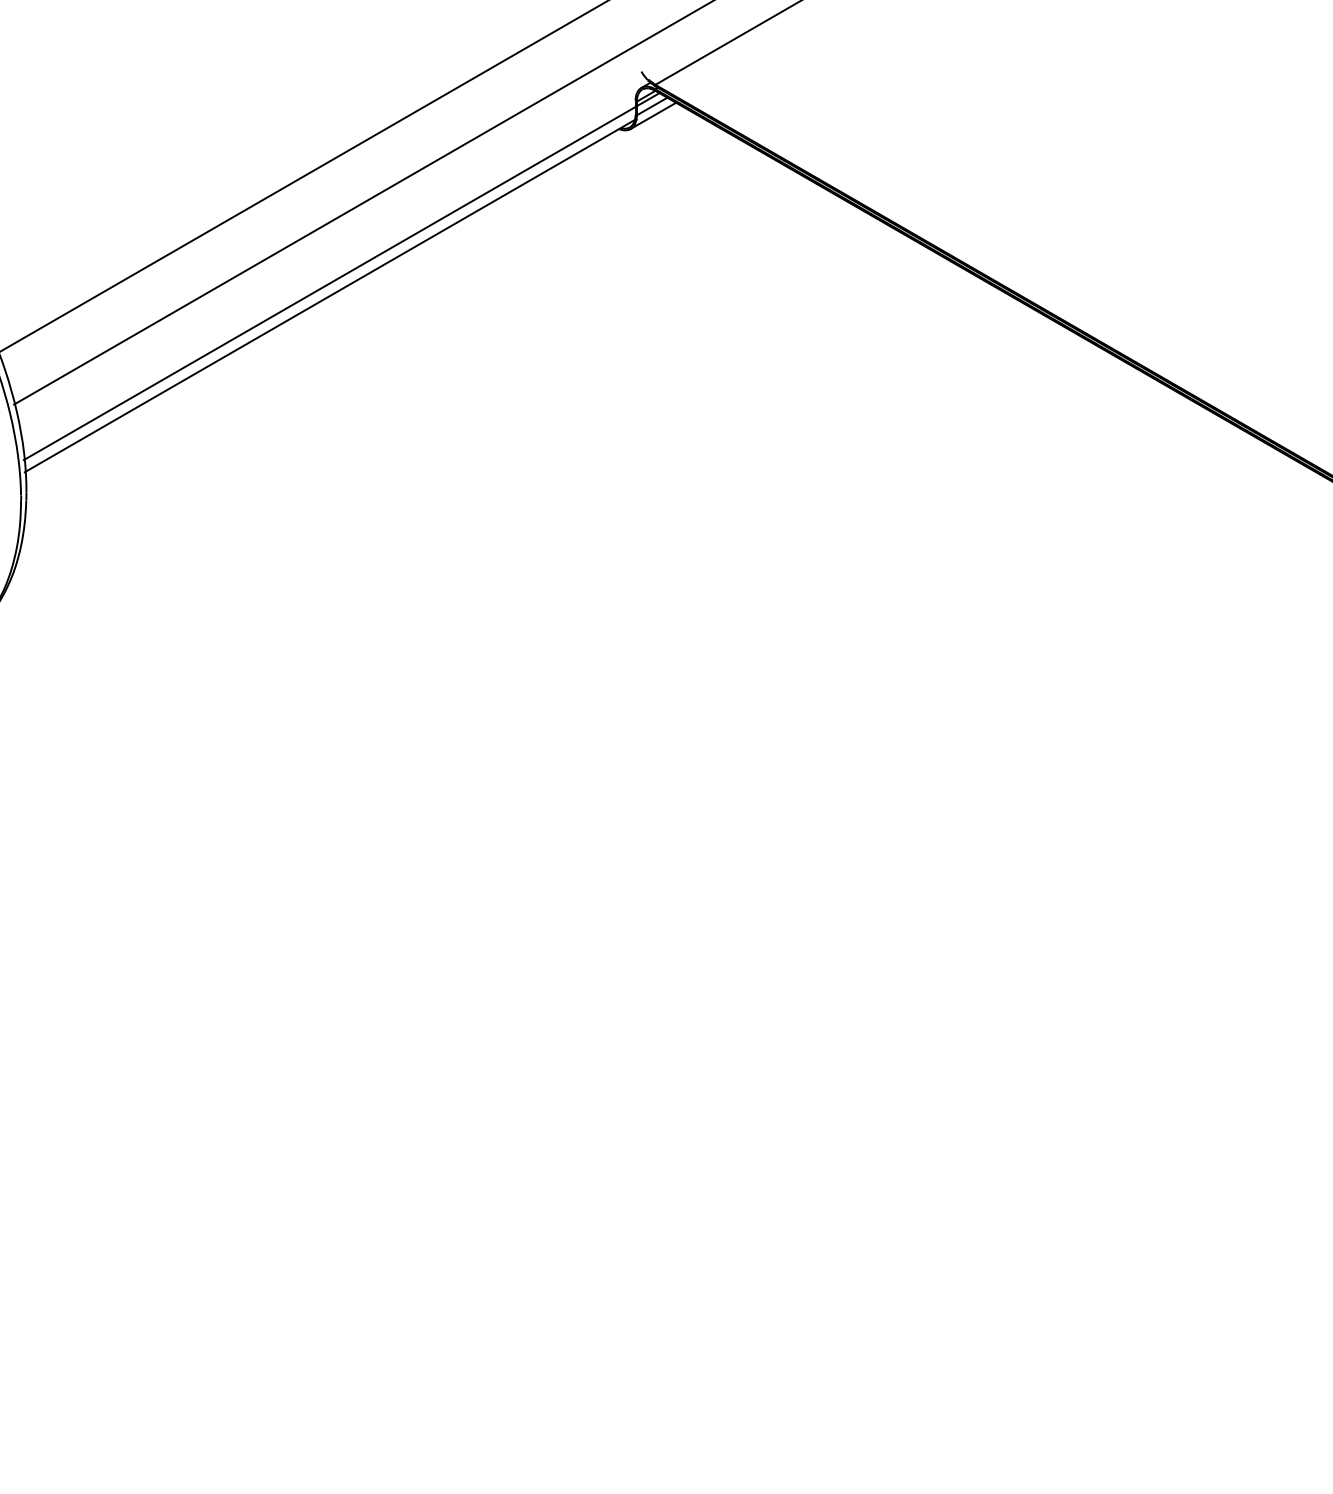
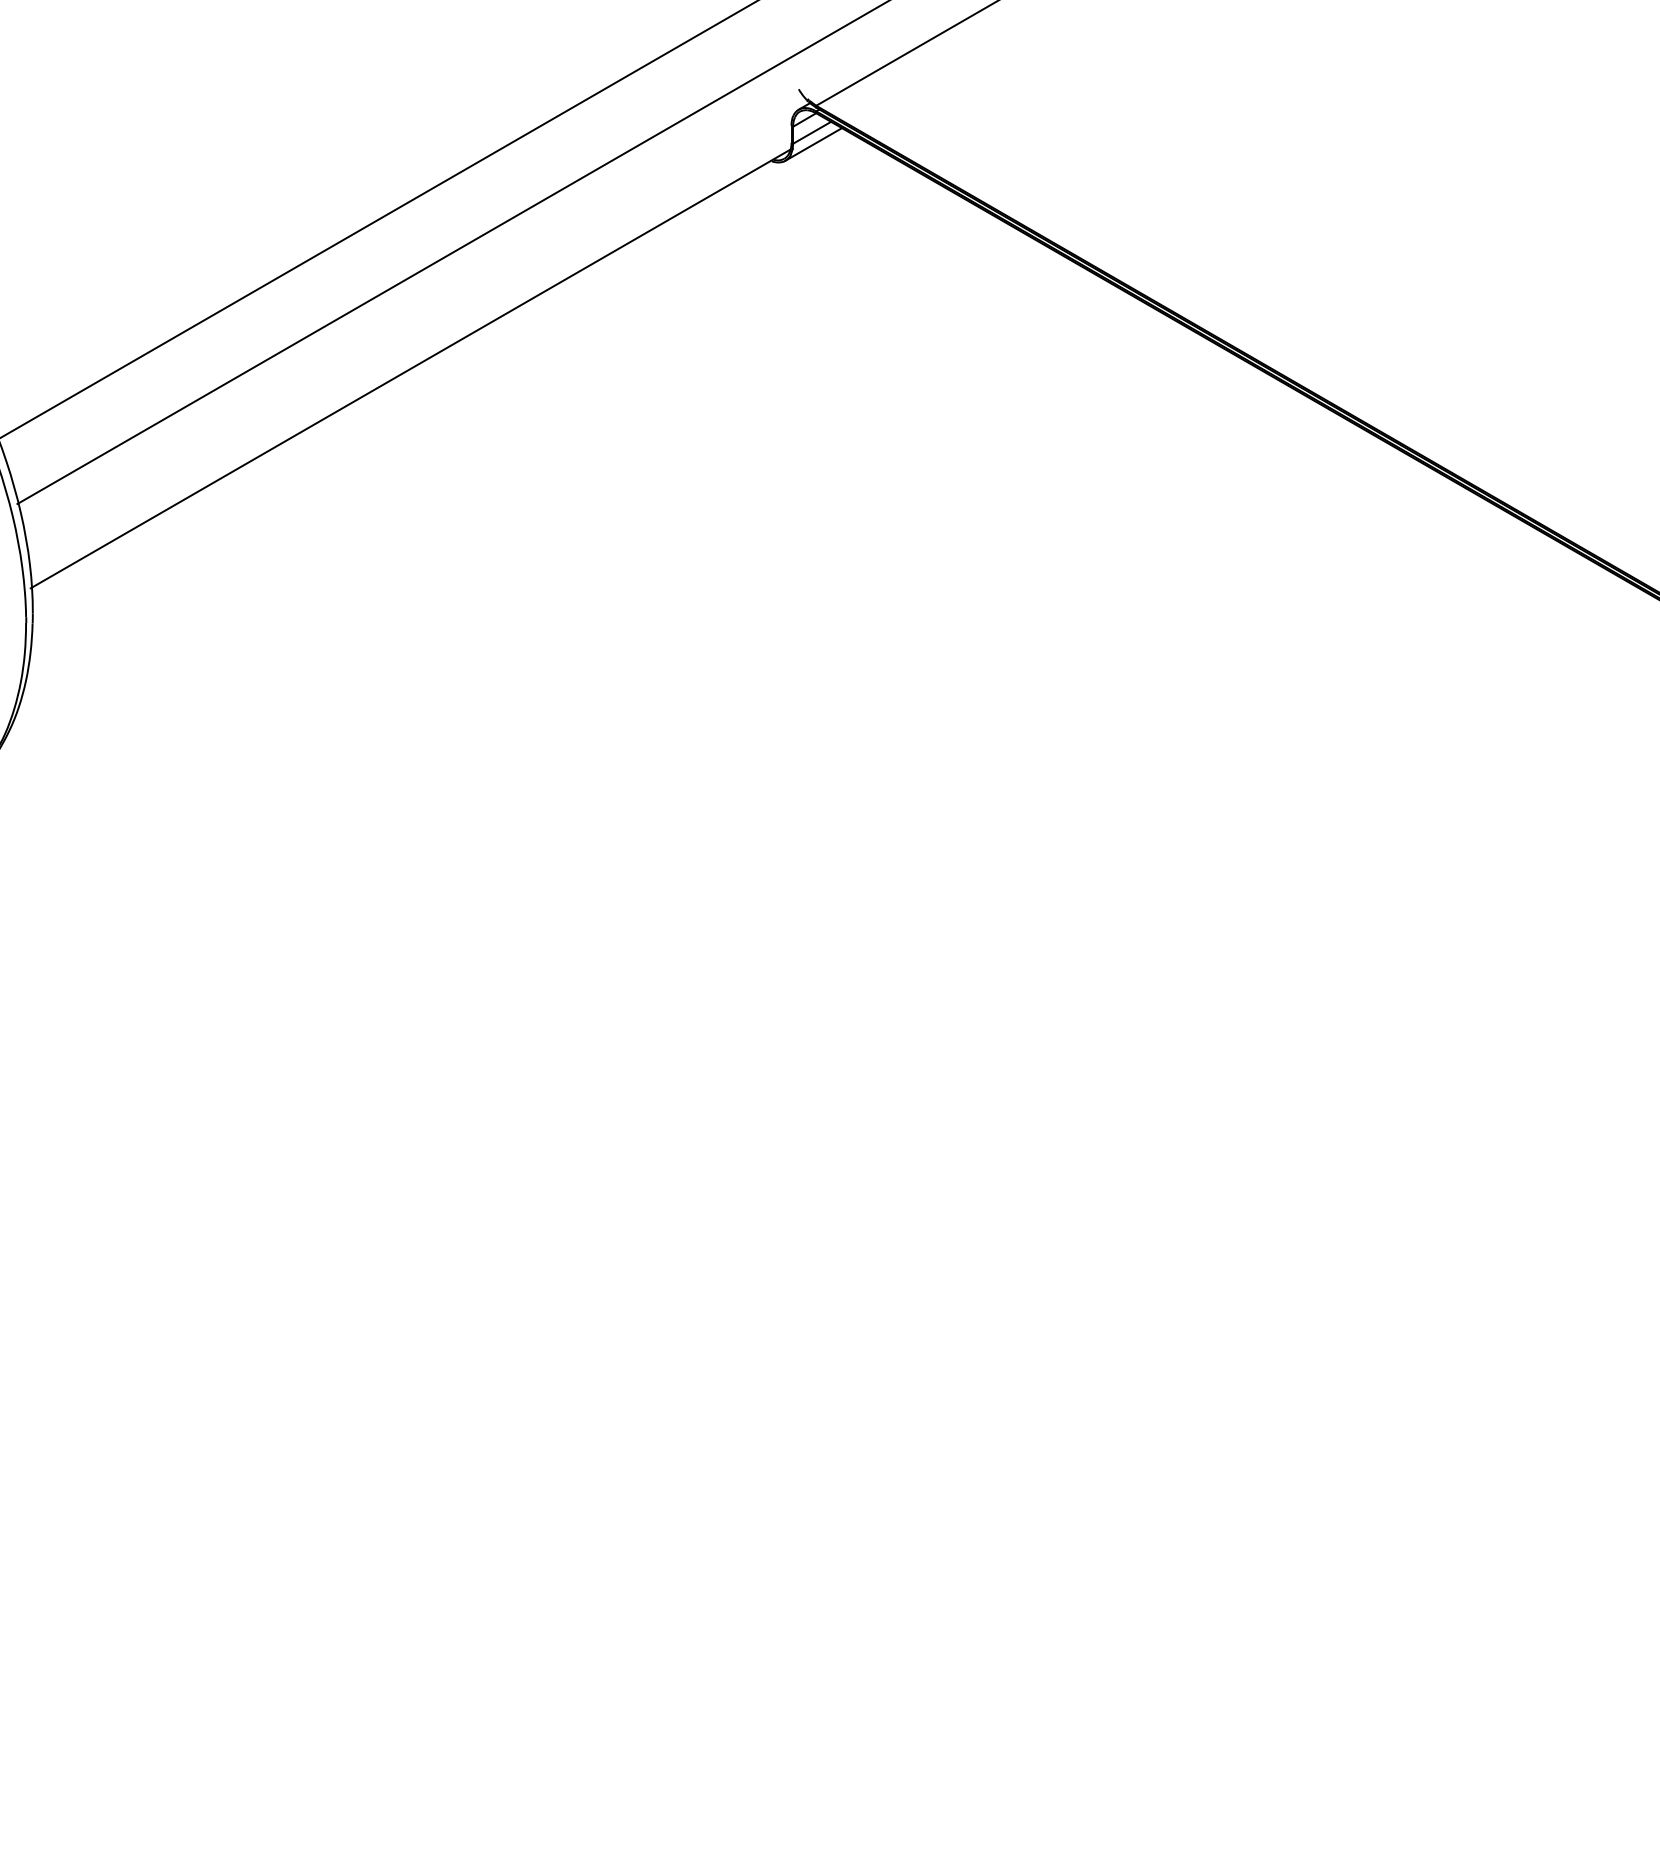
line: (341, 276) -> (425, 344), removed

